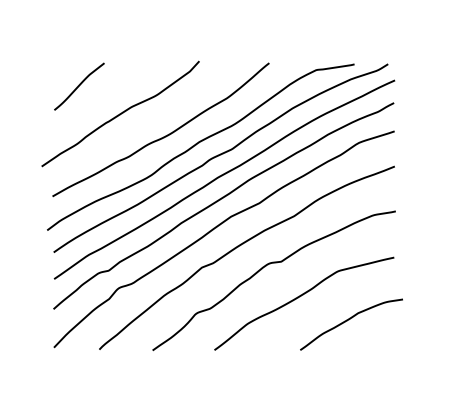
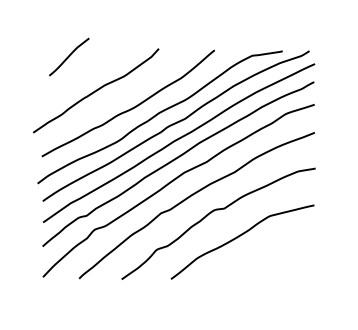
curve: (79, 85) -> (69, 56), moved
curve: (349, 320) -> (278, 255), removed

